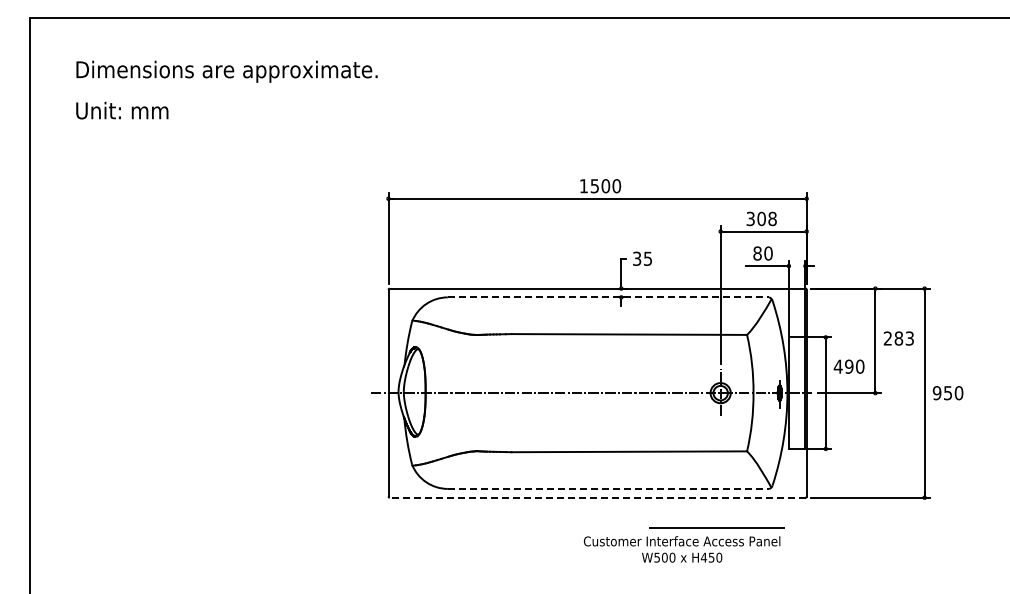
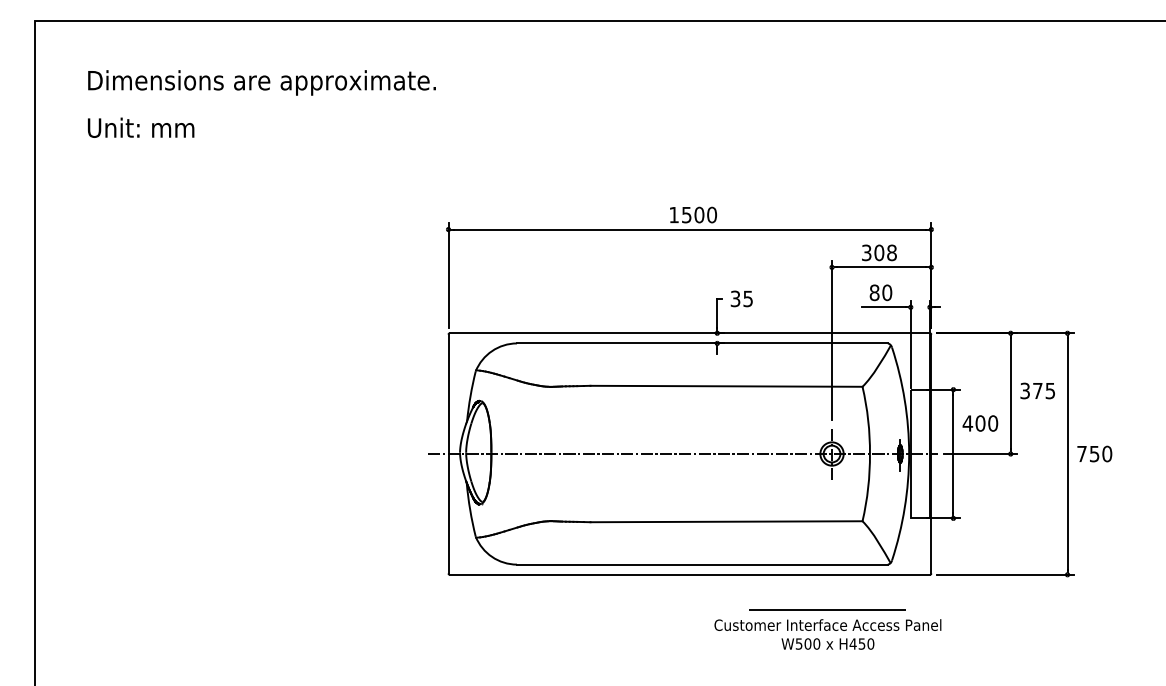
line: (608, 297) -> (702, 343), dashed -> solid
text: (898, 338) -> (1037, 390), 283 -> 375
text: (849, 366) -> (980, 423), 490 -> 400
text: (936, 393) -> (1081, 454), 950 -> 750
line: (608, 488) -> (702, 564), dashed -> solid
line: (597, 497) -> (689, 574), dashed -> solid
text: (681, 549) -> (827, 634), moved

